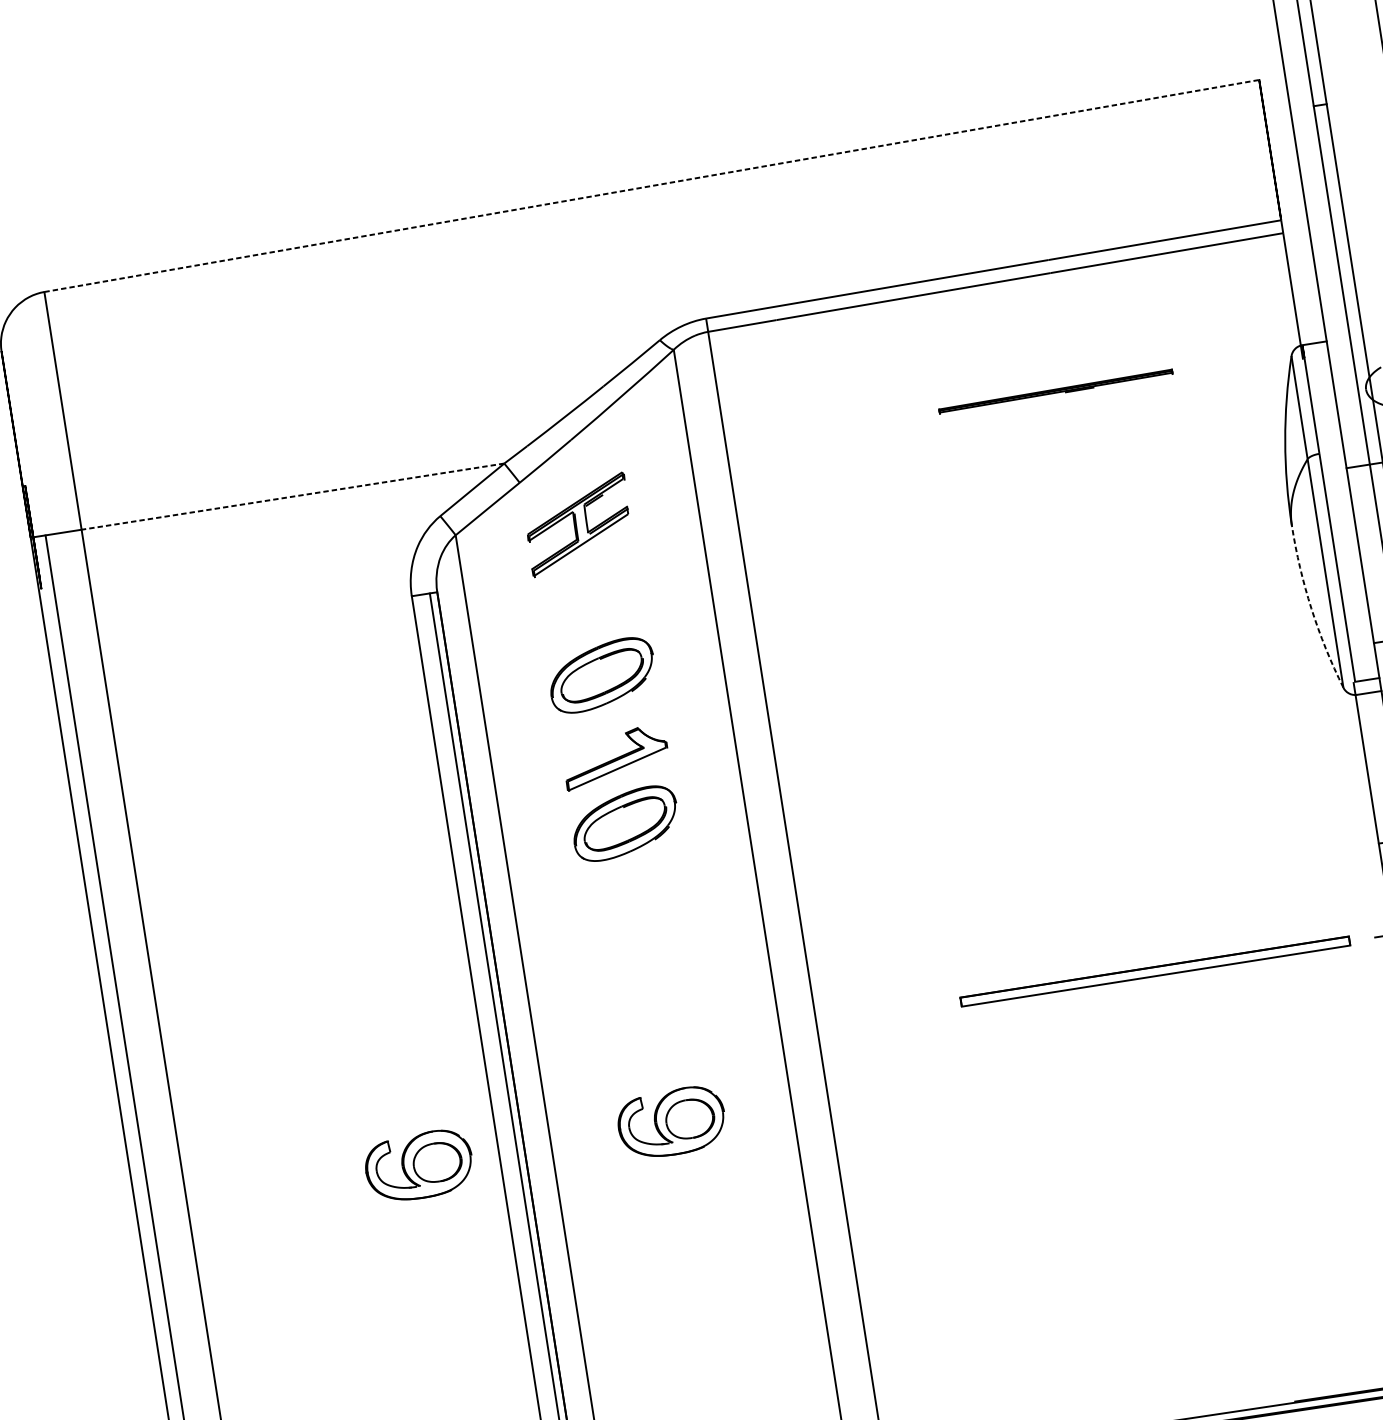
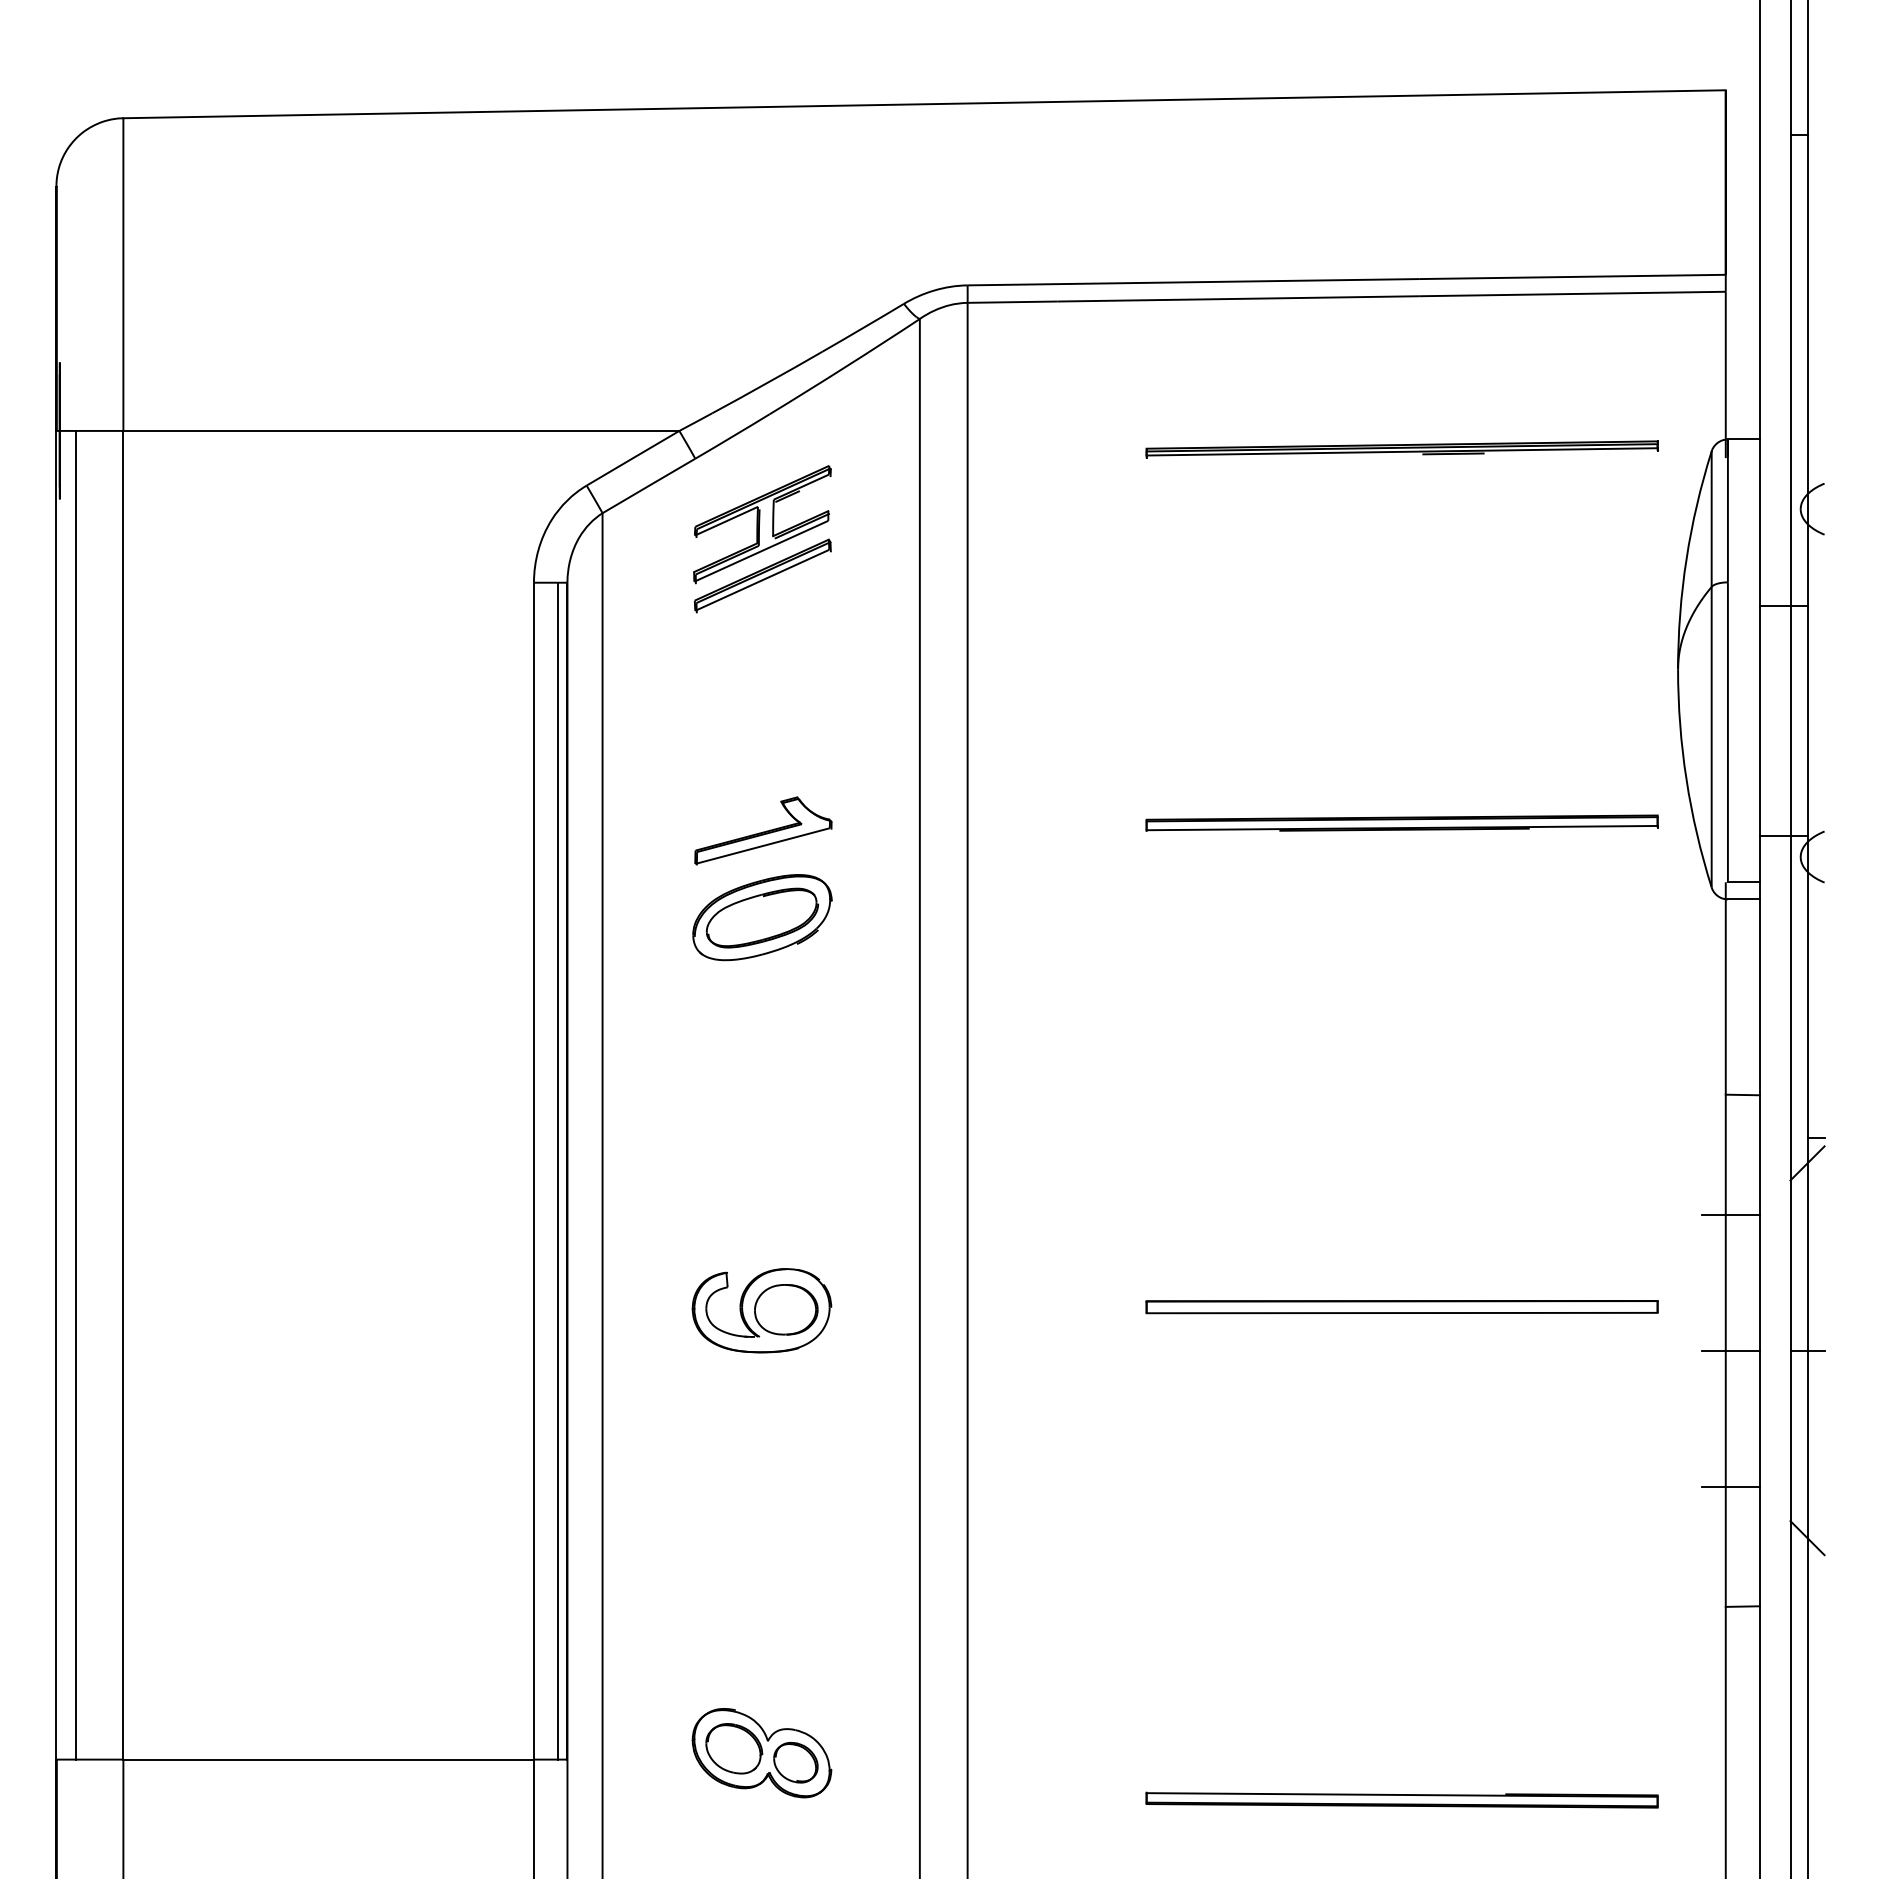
line: (652, 186) -> (925, 104), dashed -> solid
part: (1055, 391) -> (1401, 449), size x1.67
line: (292, 496) -> (401, 430), dashed -> solid
part: (584, 563) -> (762, 575), added
arc: (1311, 608) -> (1686, 779), dashed -> solid
part: (602, 675) -> (762, 722), removed
part: (1099, 675) -> (1401, 822), added
part: (1154, 971) -> (1401, 1307), moved
part: (418, 1165) -> (428, 1315), removed

